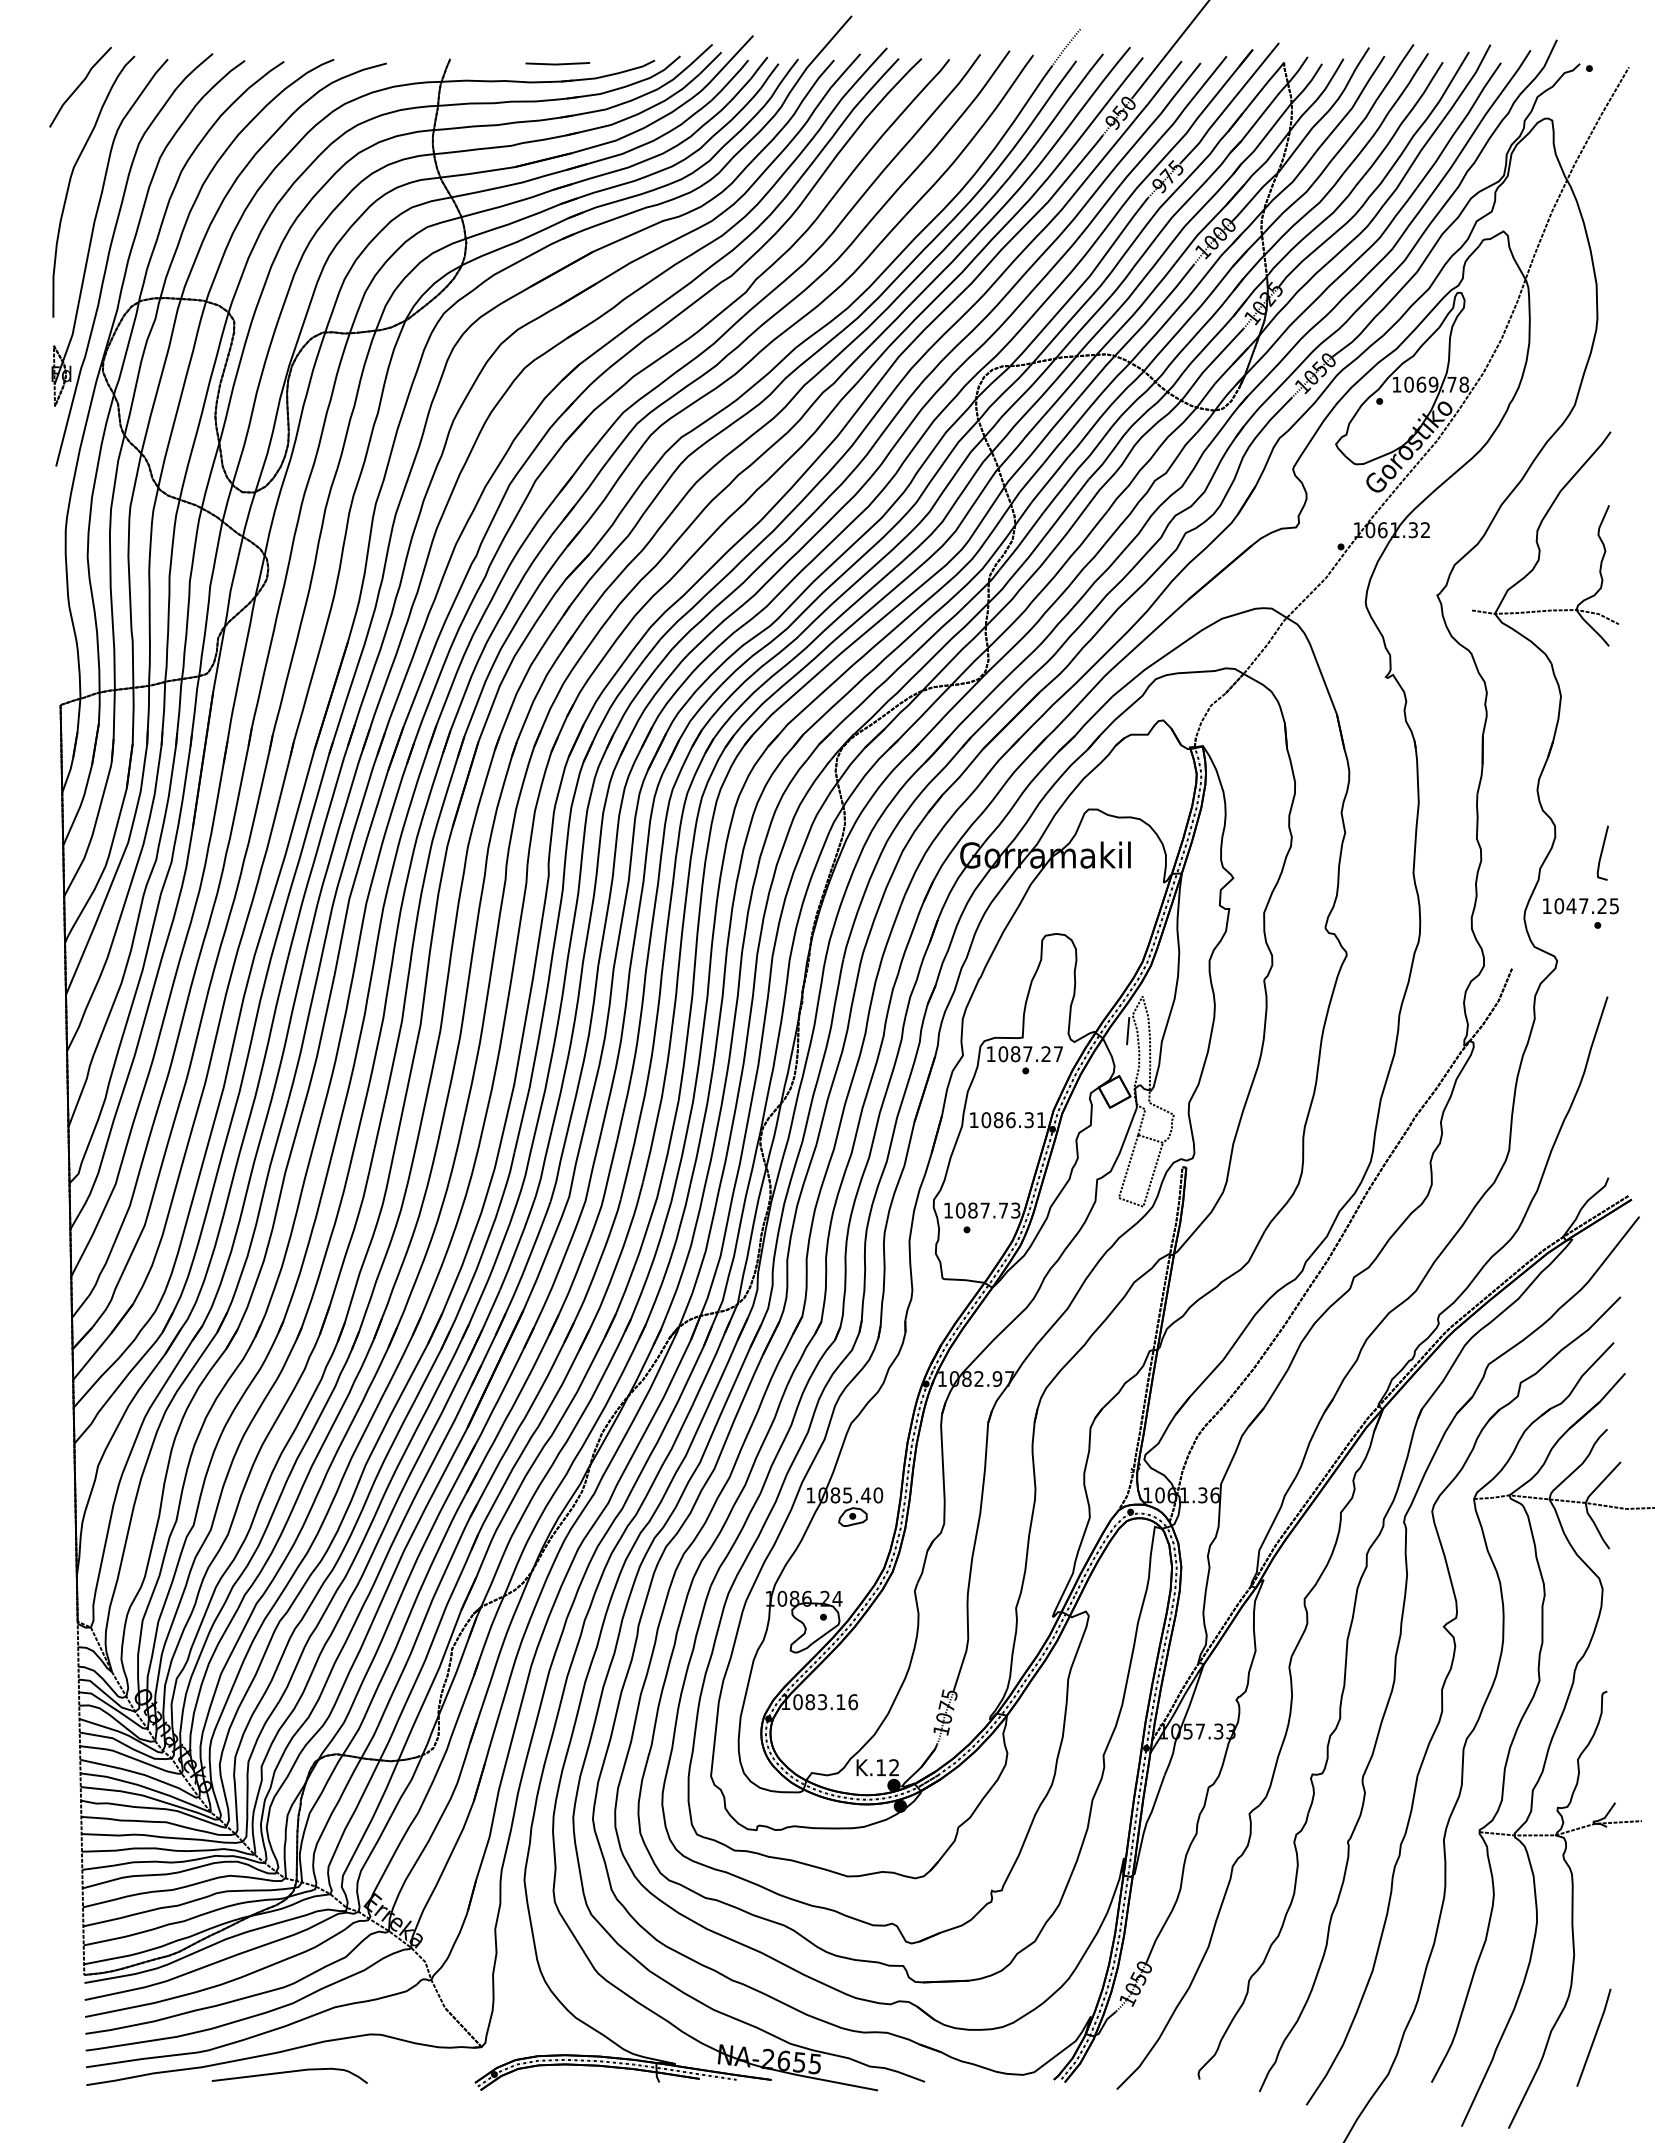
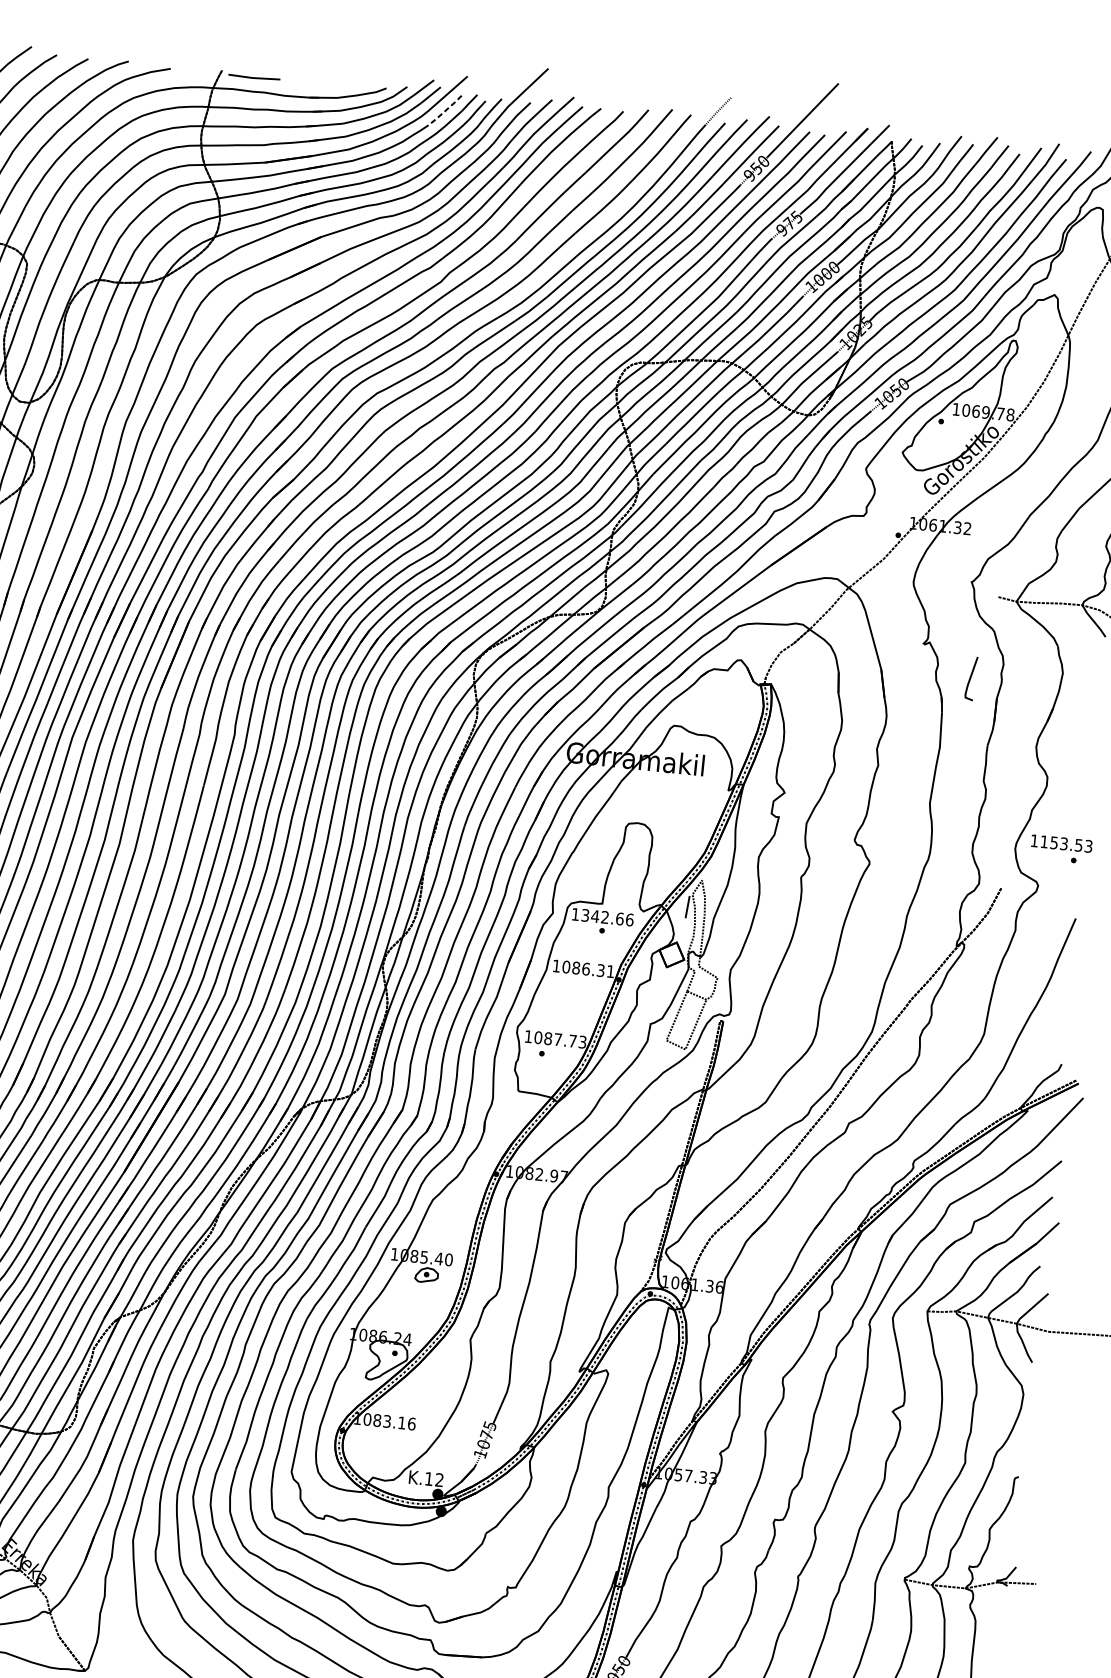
line: (557, 63) -> (254, 77), moved
line: (730, 81) -> (445, 111), solid -> dashed
line: (1602, 852) -> (971, 677), moved
text: (1586, 906) -> (1066, 844), 1047.25 -> 1153.53
text: (1030, 1054) -> (607, 917), 1087.27 -> 1342.66

